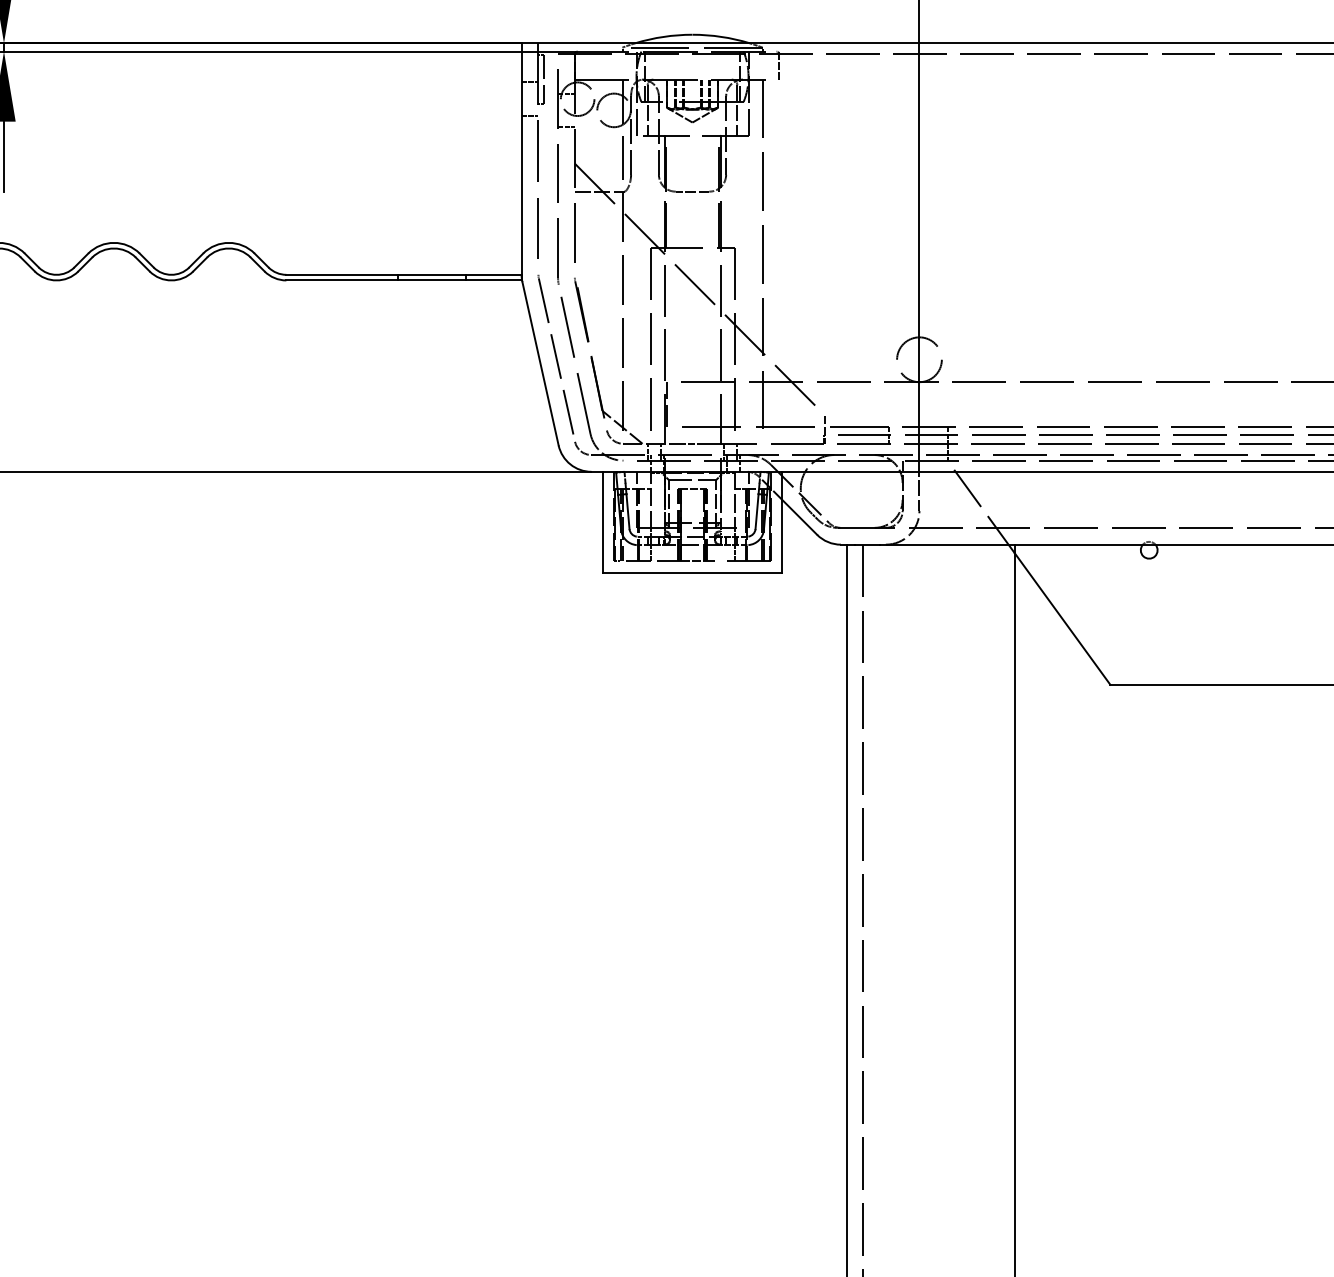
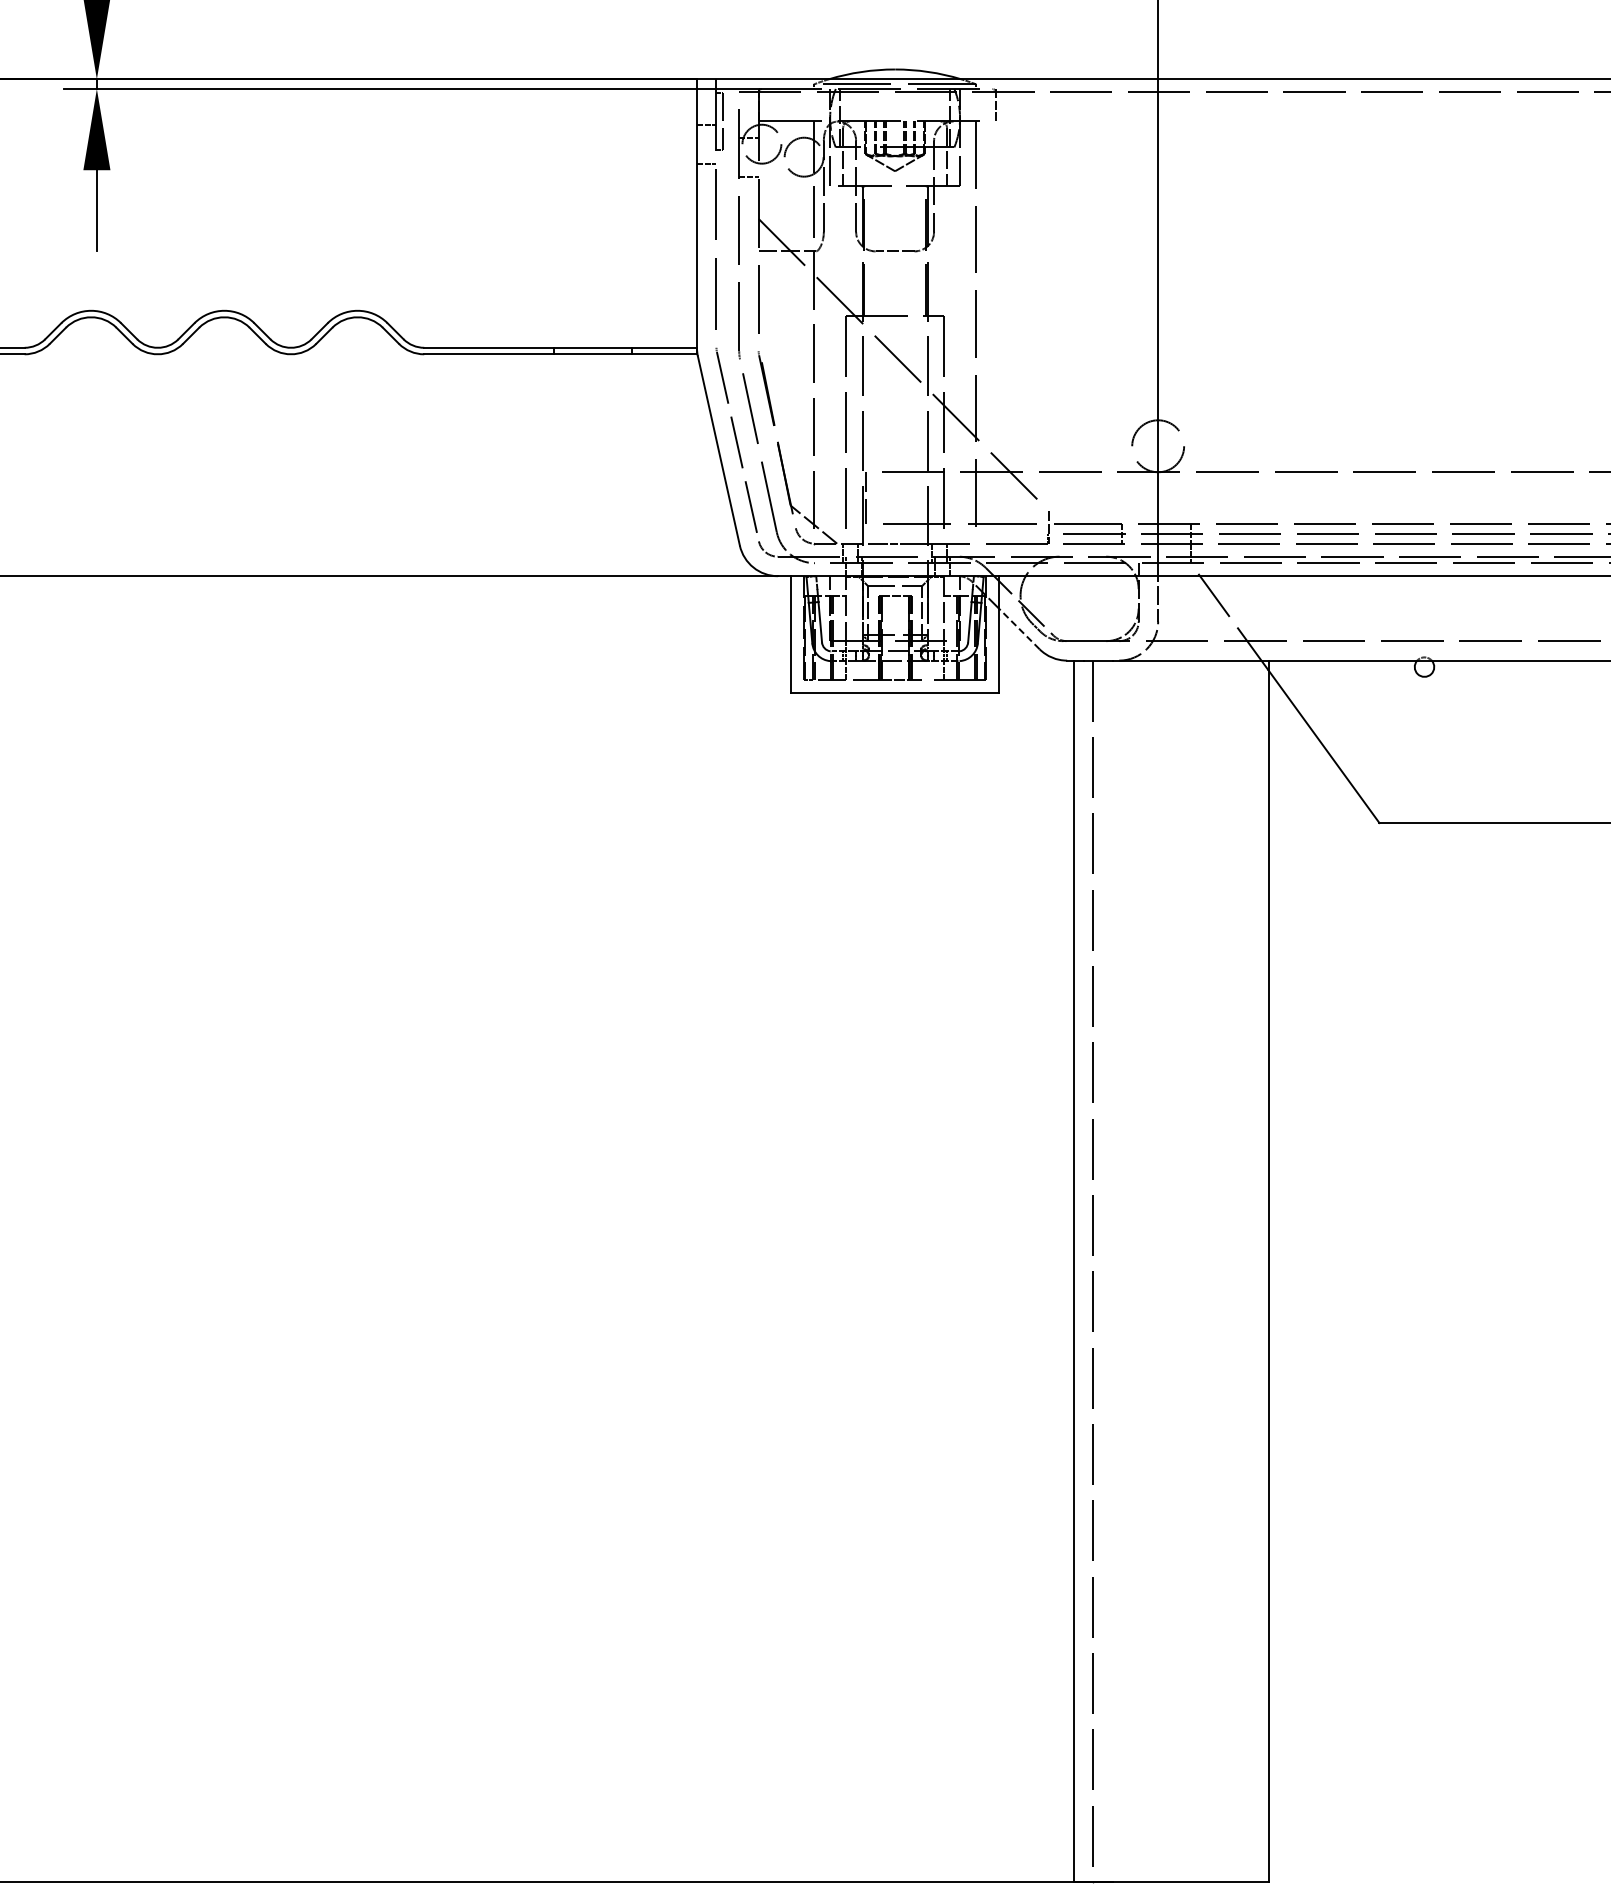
line: (799, 516) -> (1019, 628), solid -> dashed

